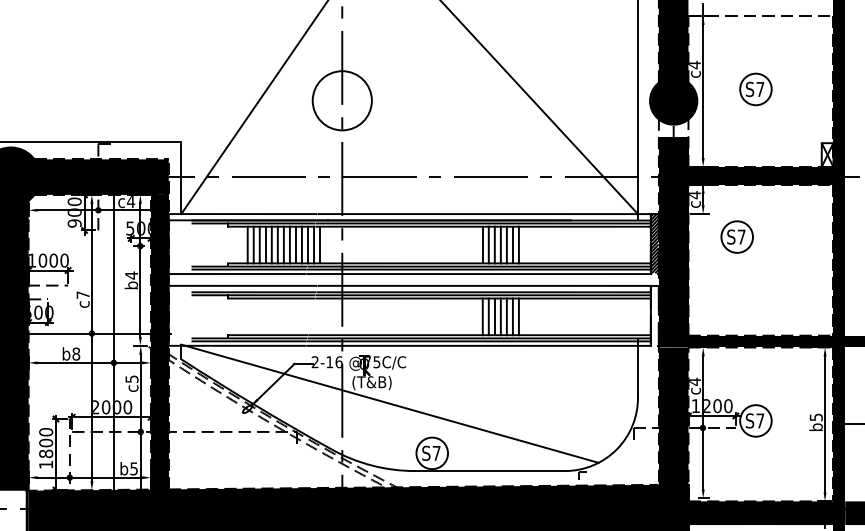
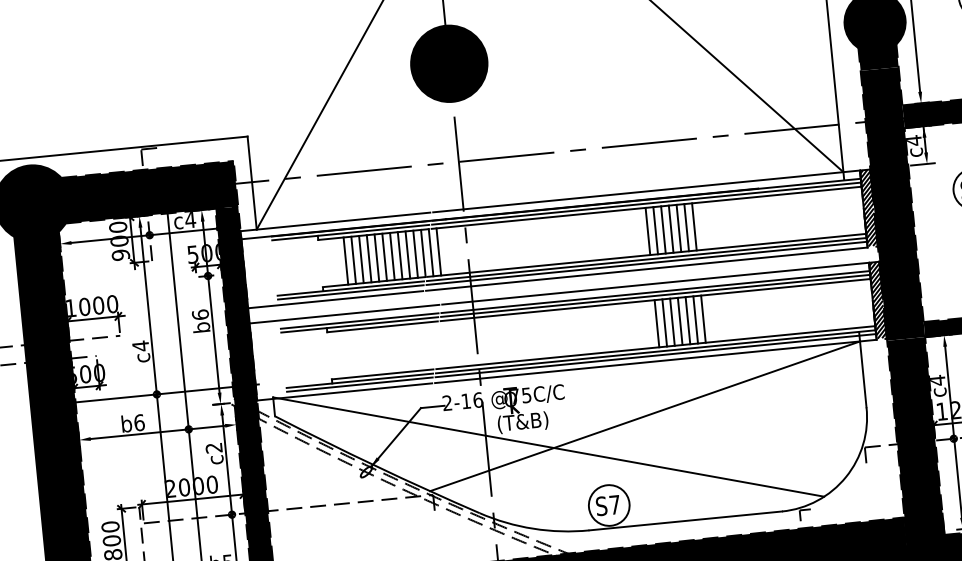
fill: (341, 100) -> (448, 63), added
fill: (673, 128) -> (878, 57), added
text: (131, 275) -> (200, 314), b4 -> b6
text: (82, 295) -> (140, 346), c7 -> c4
hatch: (654, 315) -> (877, 300), added
text: (76, 353) -> (139, 421), b8 -> b6
text: (131, 378) -> (213, 447), c5 -> c2
line: (466, 386) -> (644, 415), added

